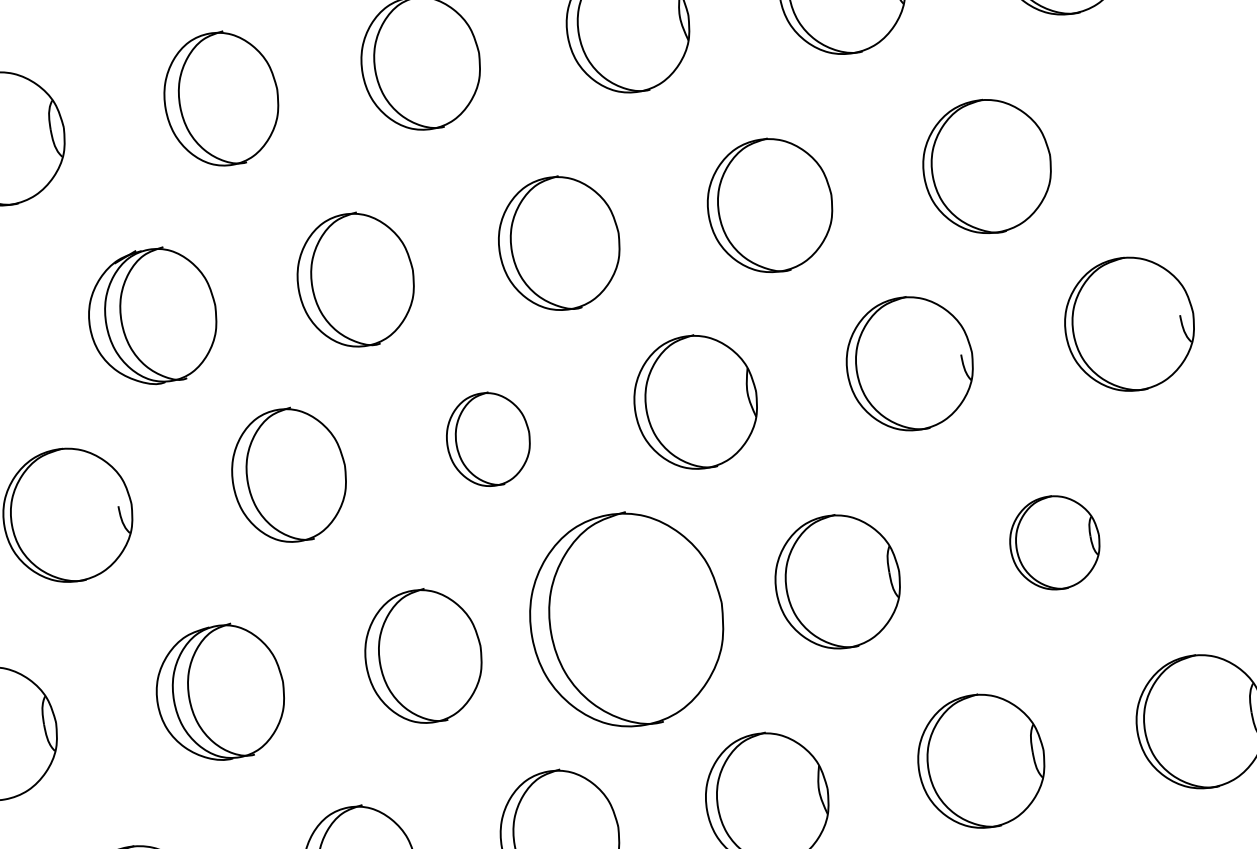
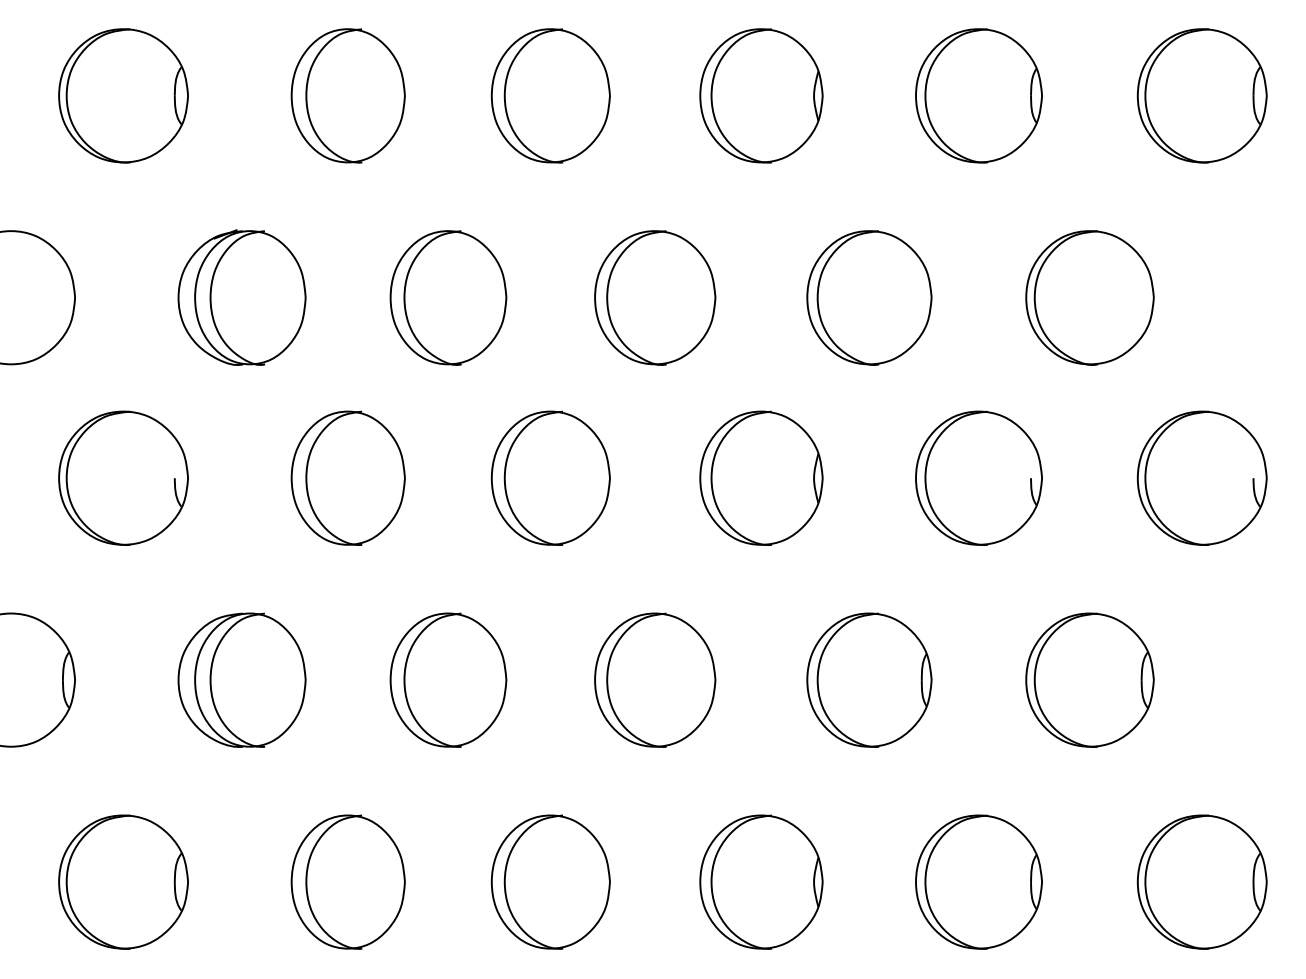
part: (488, 438) -> (550, 477), size x1.43
part: (1054, 542) -> (1089, 679), size x1.43
part: (627, 619) -> (655, 679), size x0.62

